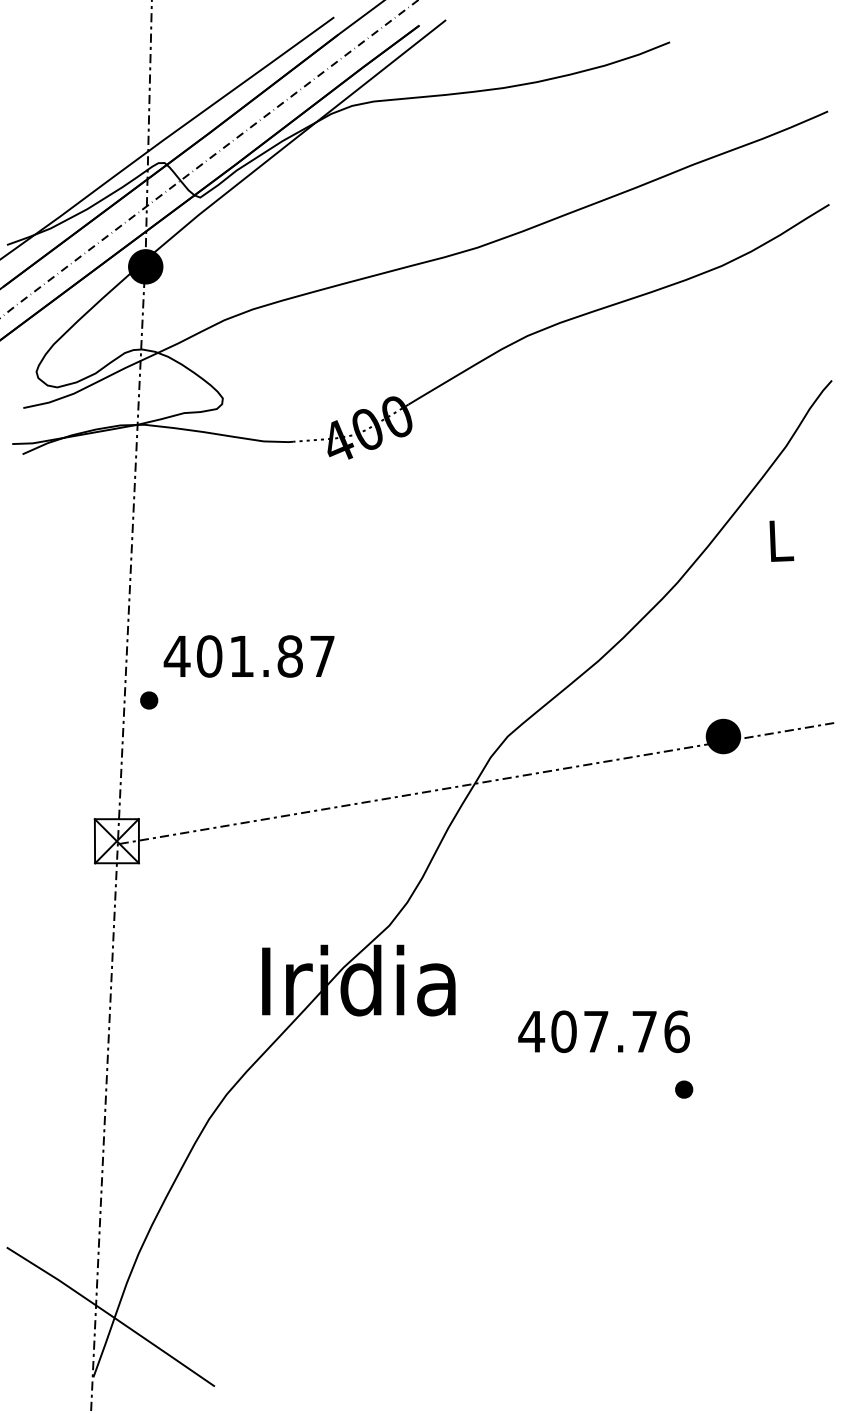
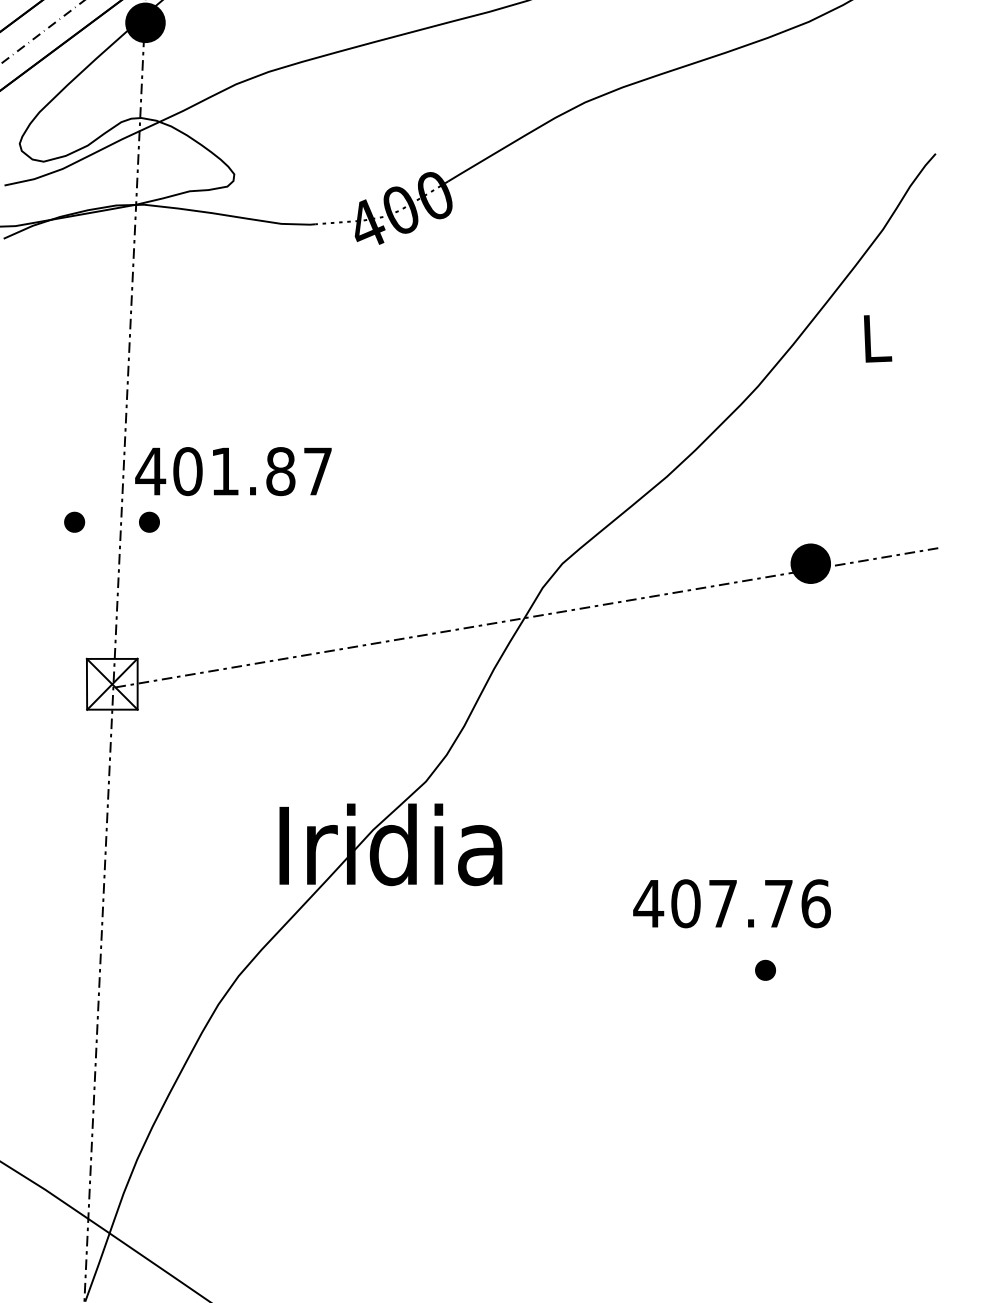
text: (248, 656) -> (232, 471), moved
part: (84, 700) -> (74, 522), added
text: (603, 1031) -> (731, 903), moved

